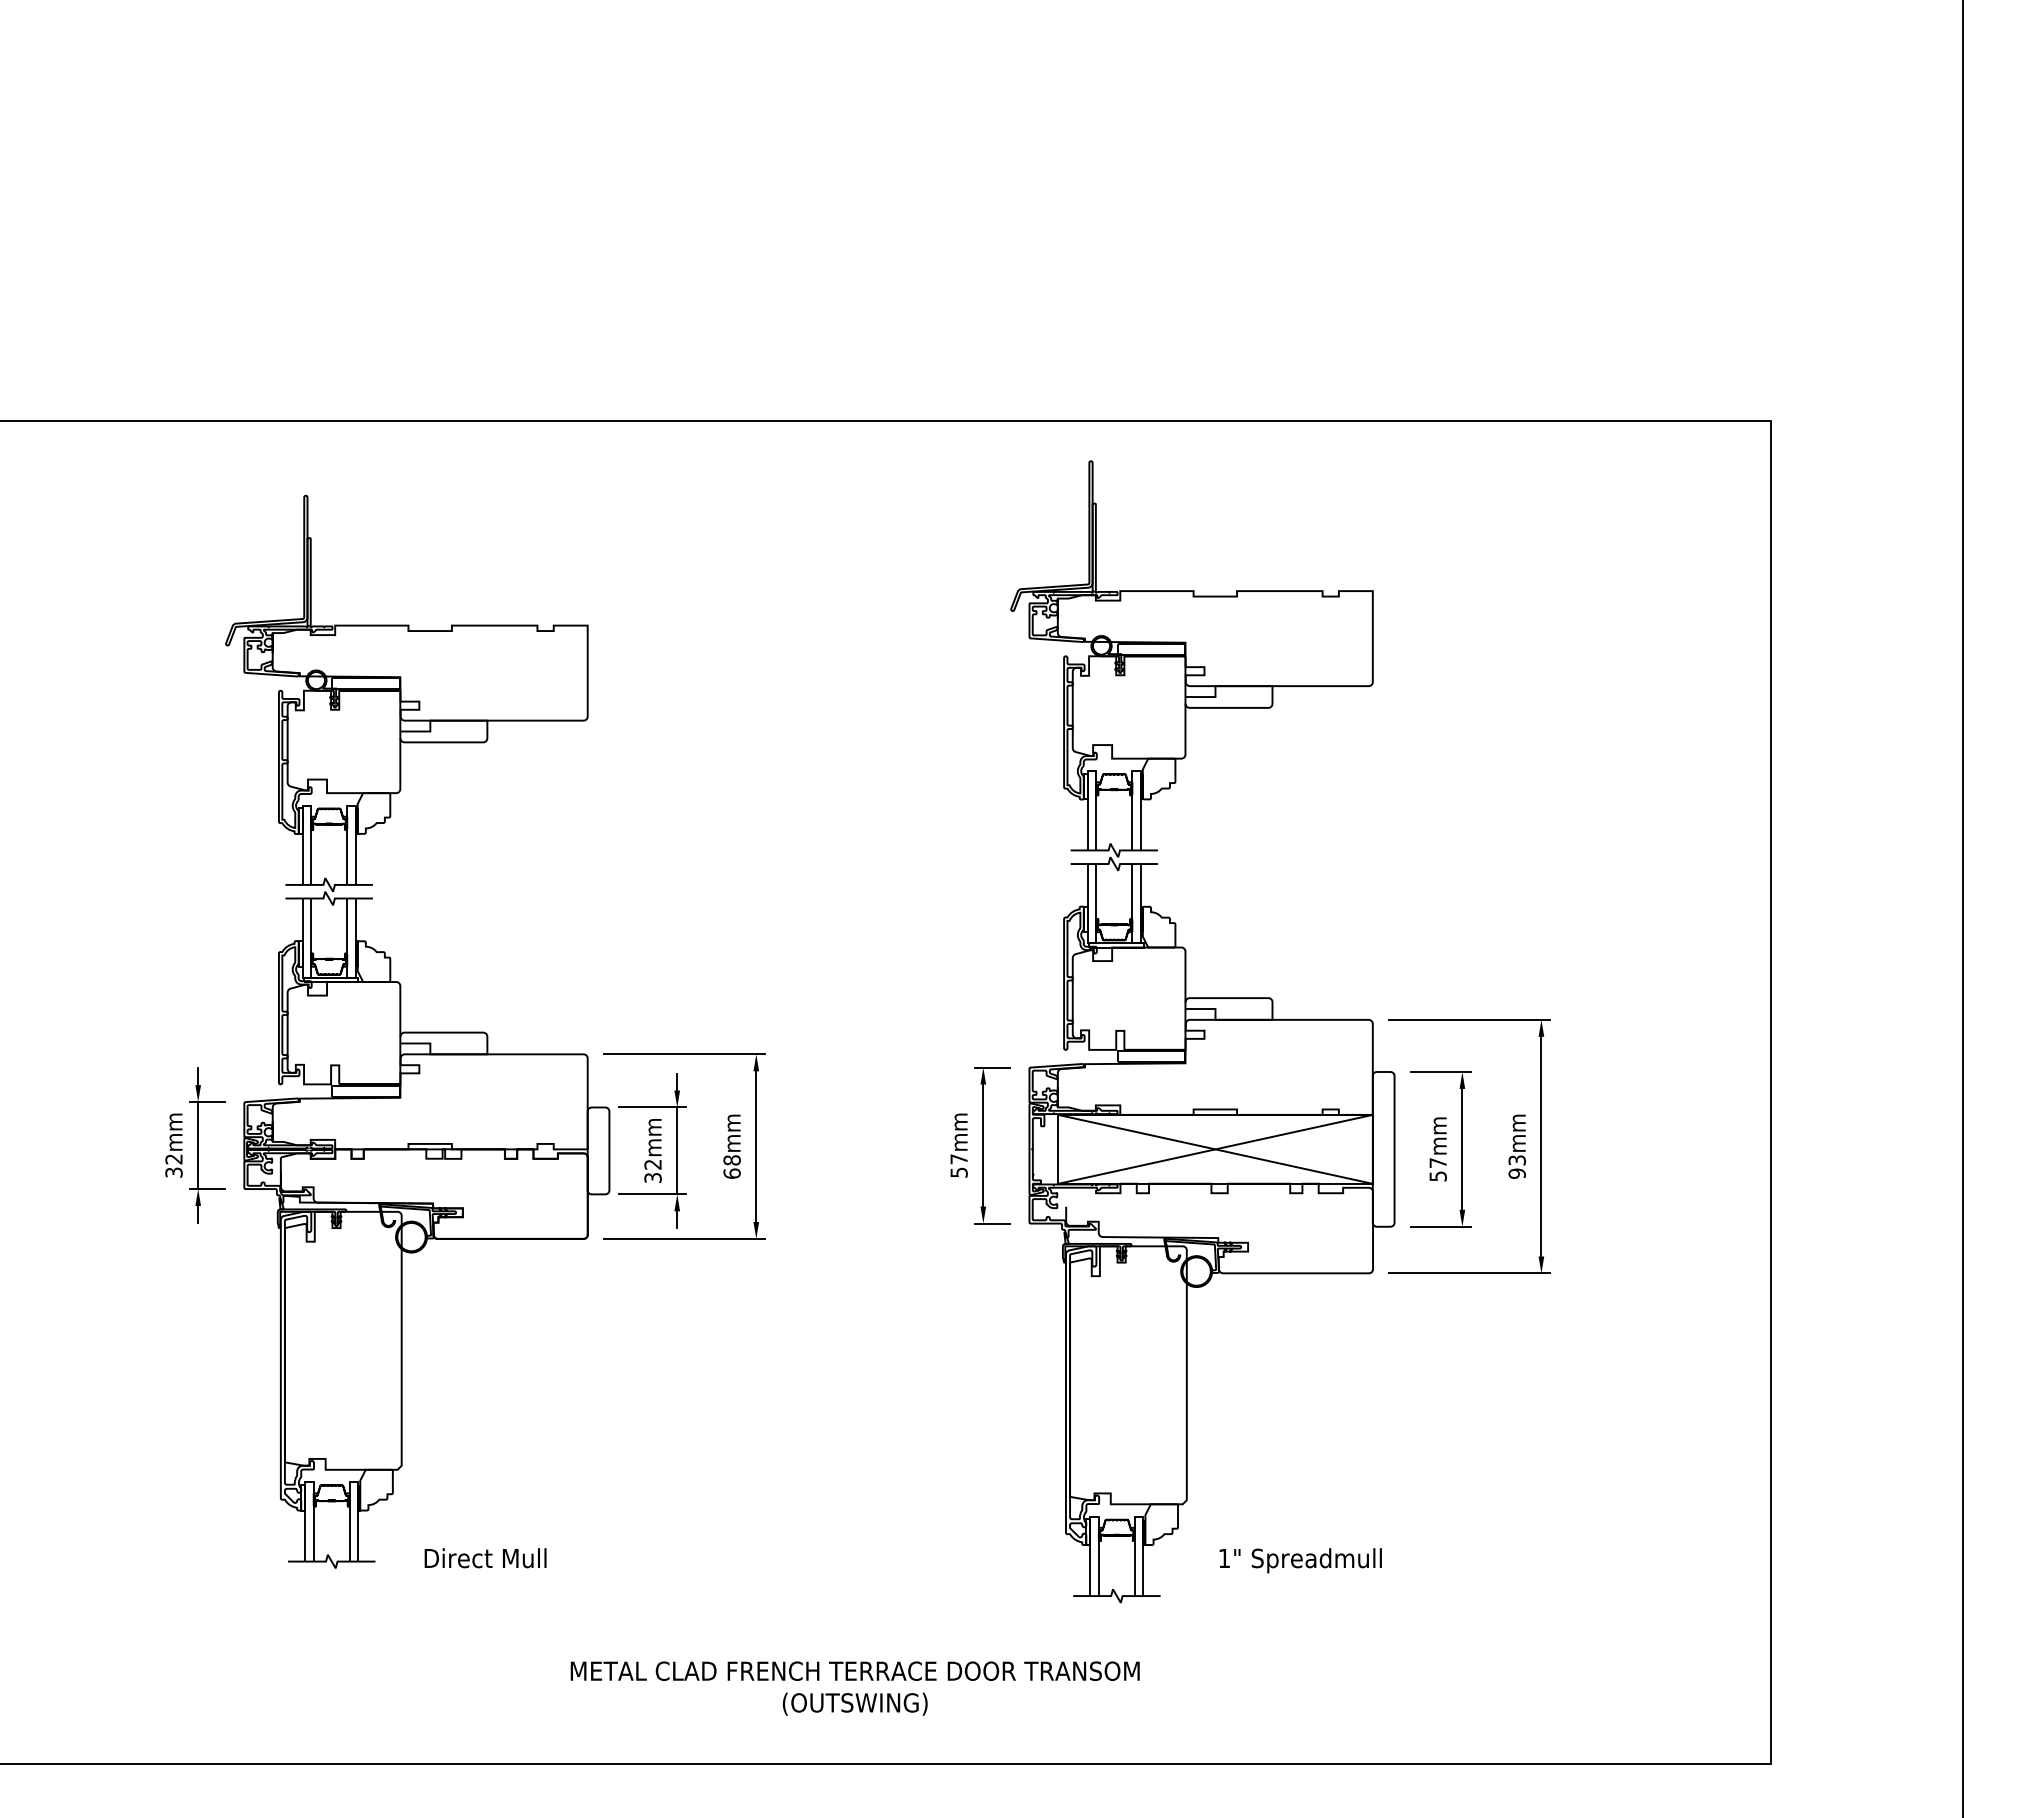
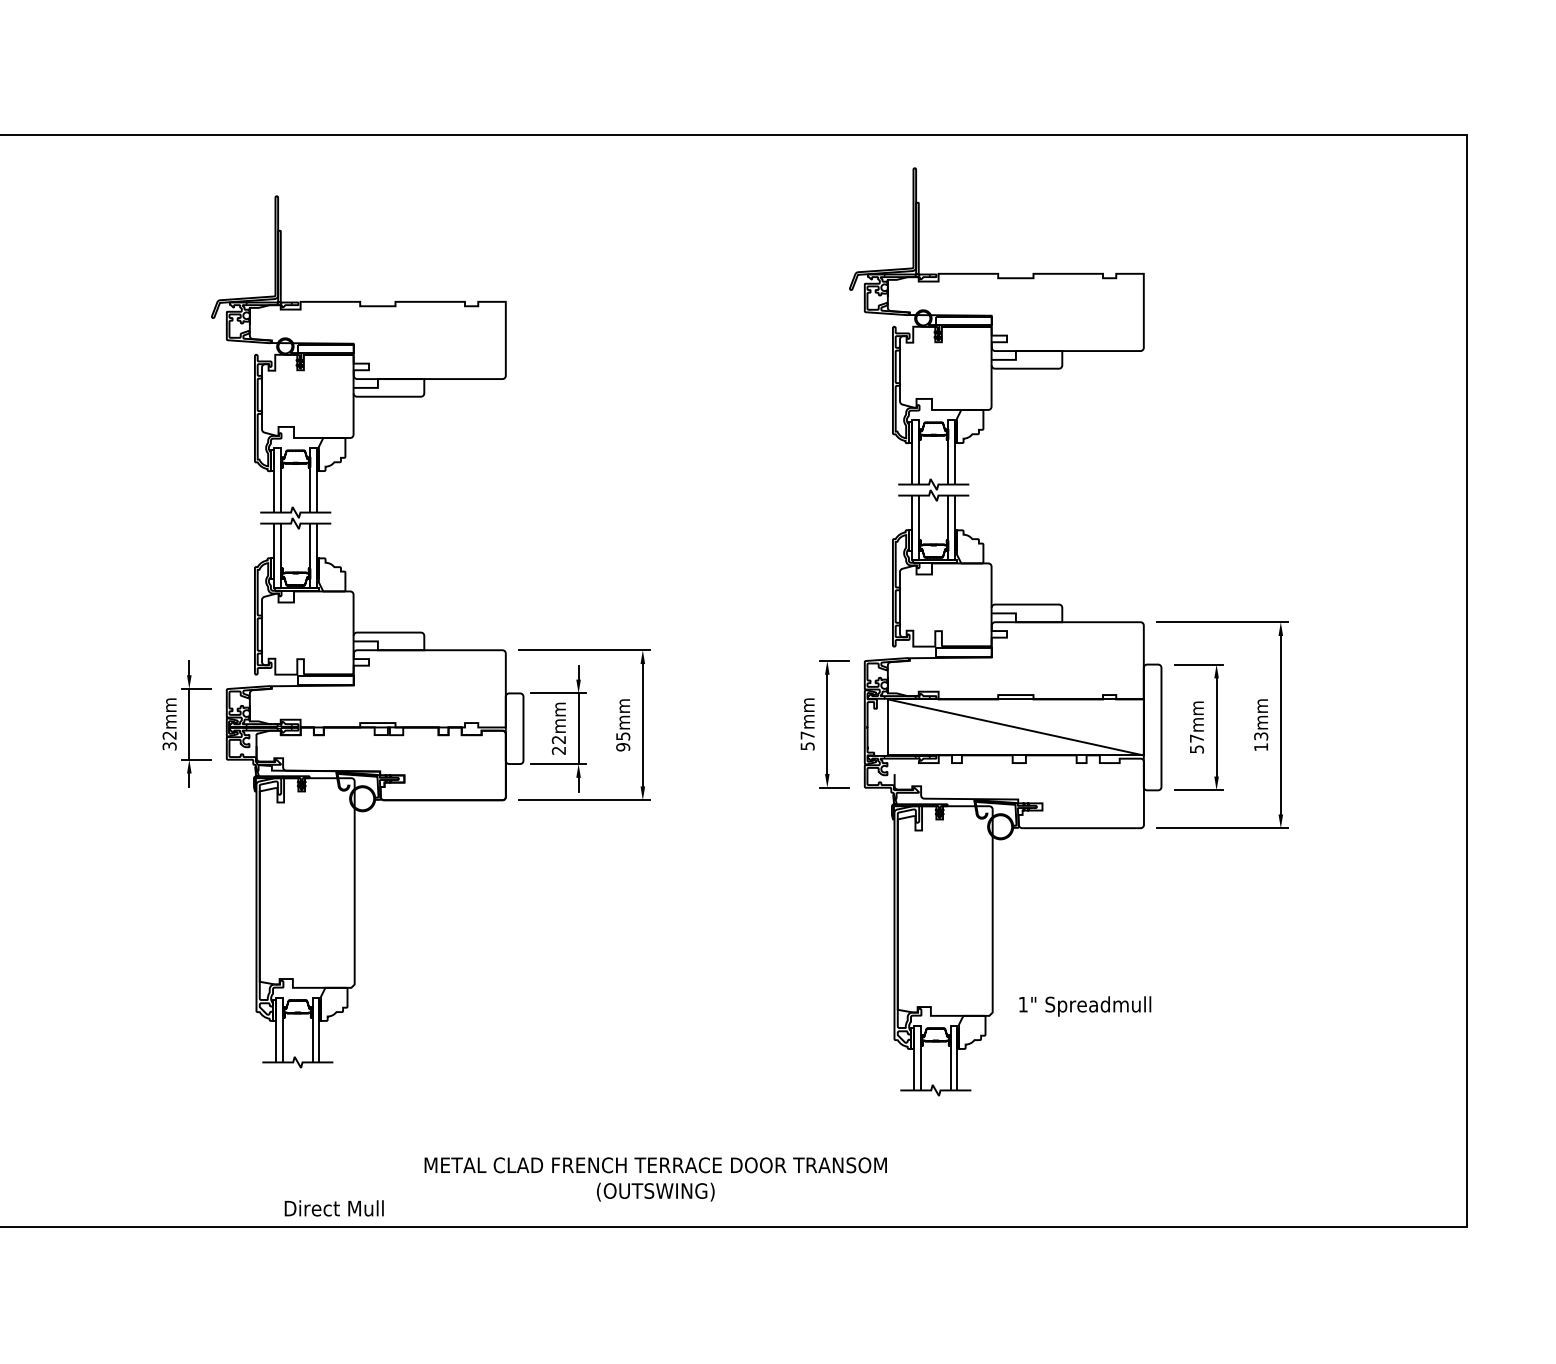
line: (1215, 1148) -> (1015, 726), removed
text: (731, 1166) -> (622, 741), 68mm -> 95mm
text: (1516, 1173) -> (1260, 747), 93mm -> 13mm
text: (652, 1177) -> (558, 750), 32mm -> 22mm
text: (485, 1558) -> (334, 1208), moved
text: (1300, 1560) -> (1085, 1006), moved
text: (854, 1688) -> (655, 1179), moved

